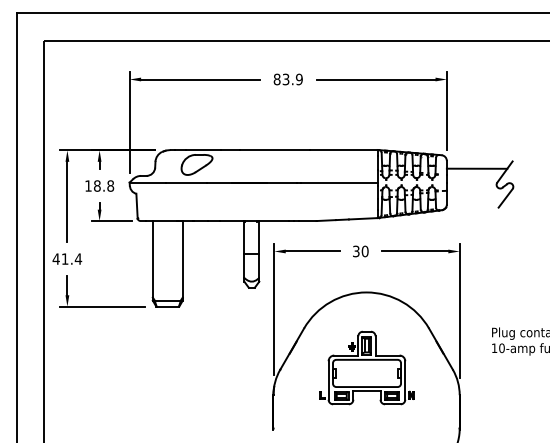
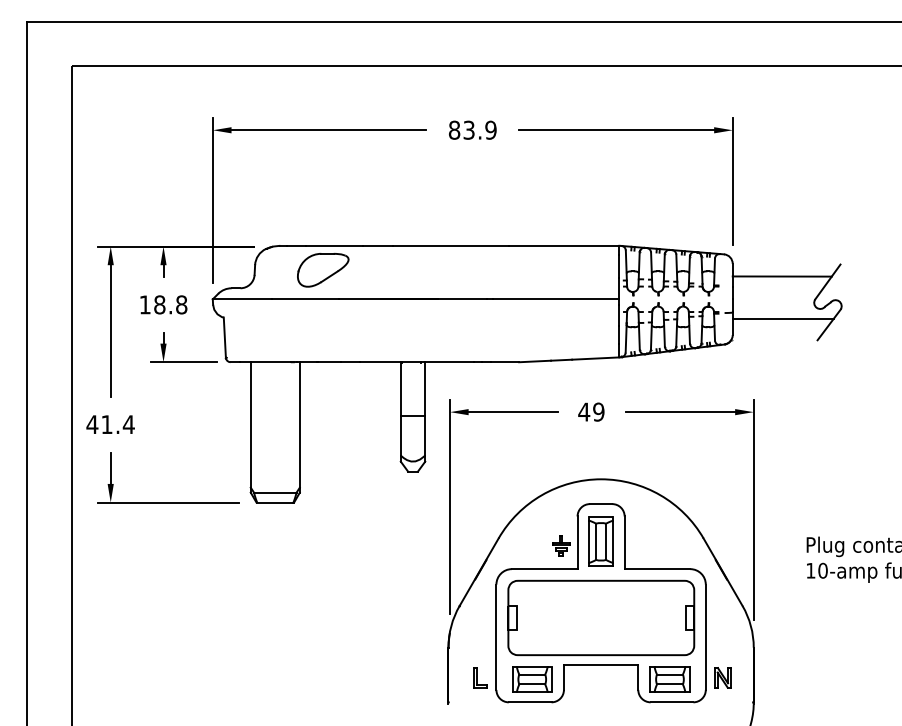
line: (477, 194) -> (782, 318), added
text: (360, 251) -> (591, 412), 30 -> 49
part: (367, 367) -> (602, 602), size x1.67

